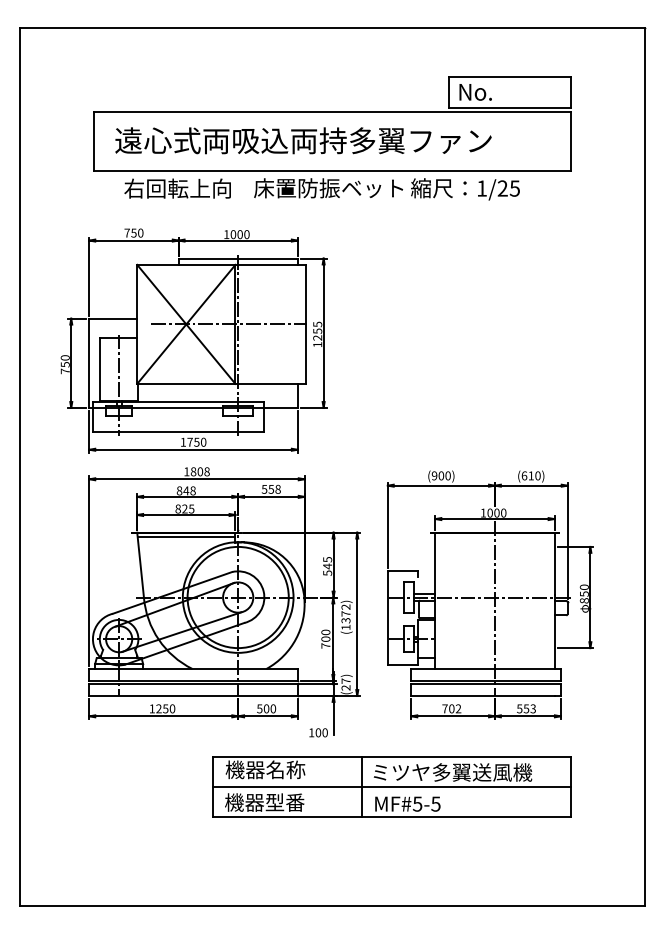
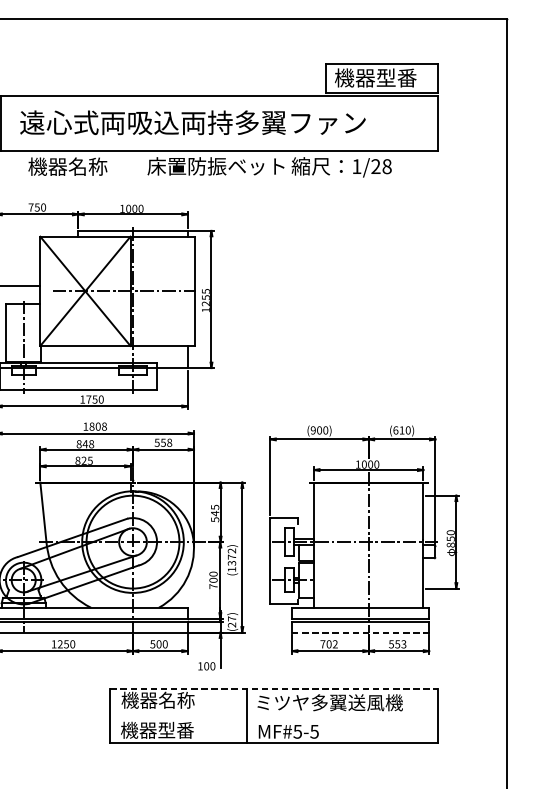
text: (502, 91) -> (375, 77), No. -> 機器型番
text: (177, 188) -> (77, 166), 右回転上向 -> 機器名称
text: (514, 188) -> (386, 166), 1/25 -> 1/28
line: (186, 537) -> (85, 486), removed
line: (483, 695) -> (358, 632), solid -> dashed
line: (392, 757) -> (274, 688), solid -> dashed
line: (391, 786) -> (273, 715), removed

